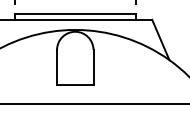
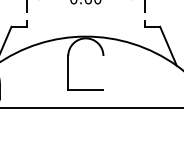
line: (74, 13) -> (85, 20), removed
line: (74, 19) -> (85, 26), removed
line: (93, 67) -> (103, 72), removed

